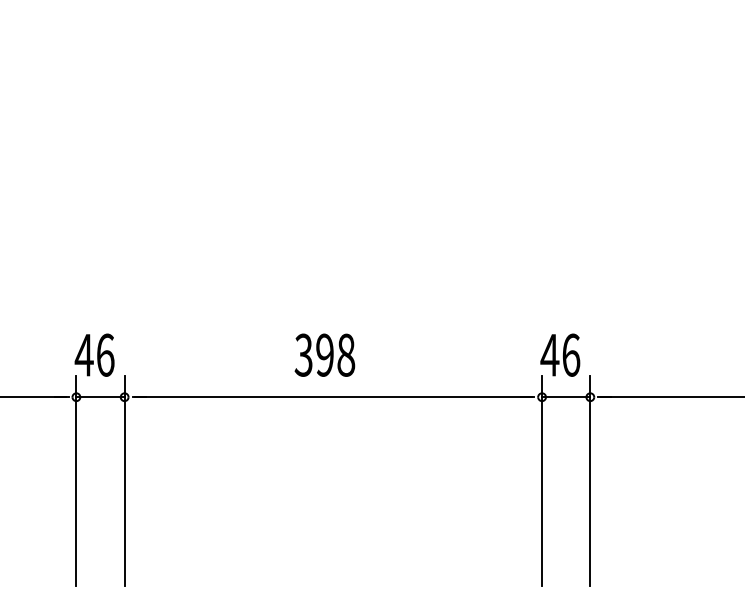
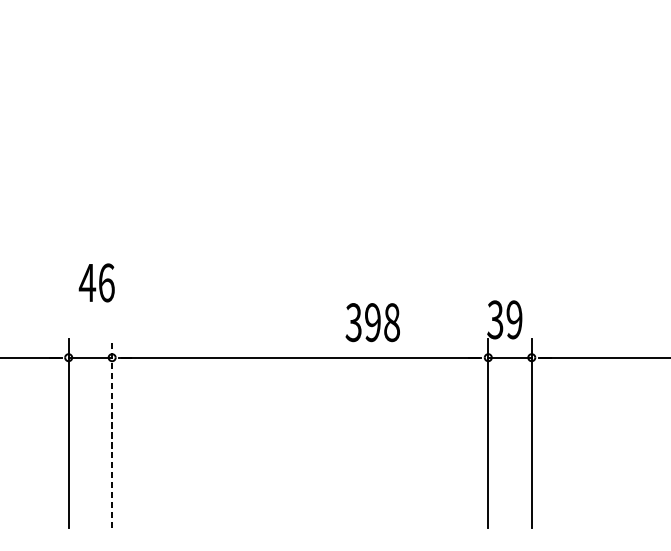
text: (94, 354) -> (96, 282), moved
text: (324, 354) -> (372, 321), moved
text: (560, 354) -> (504, 319), 46 -> 39
line: (124, 481) -> (112, 433), solid -> dashed

